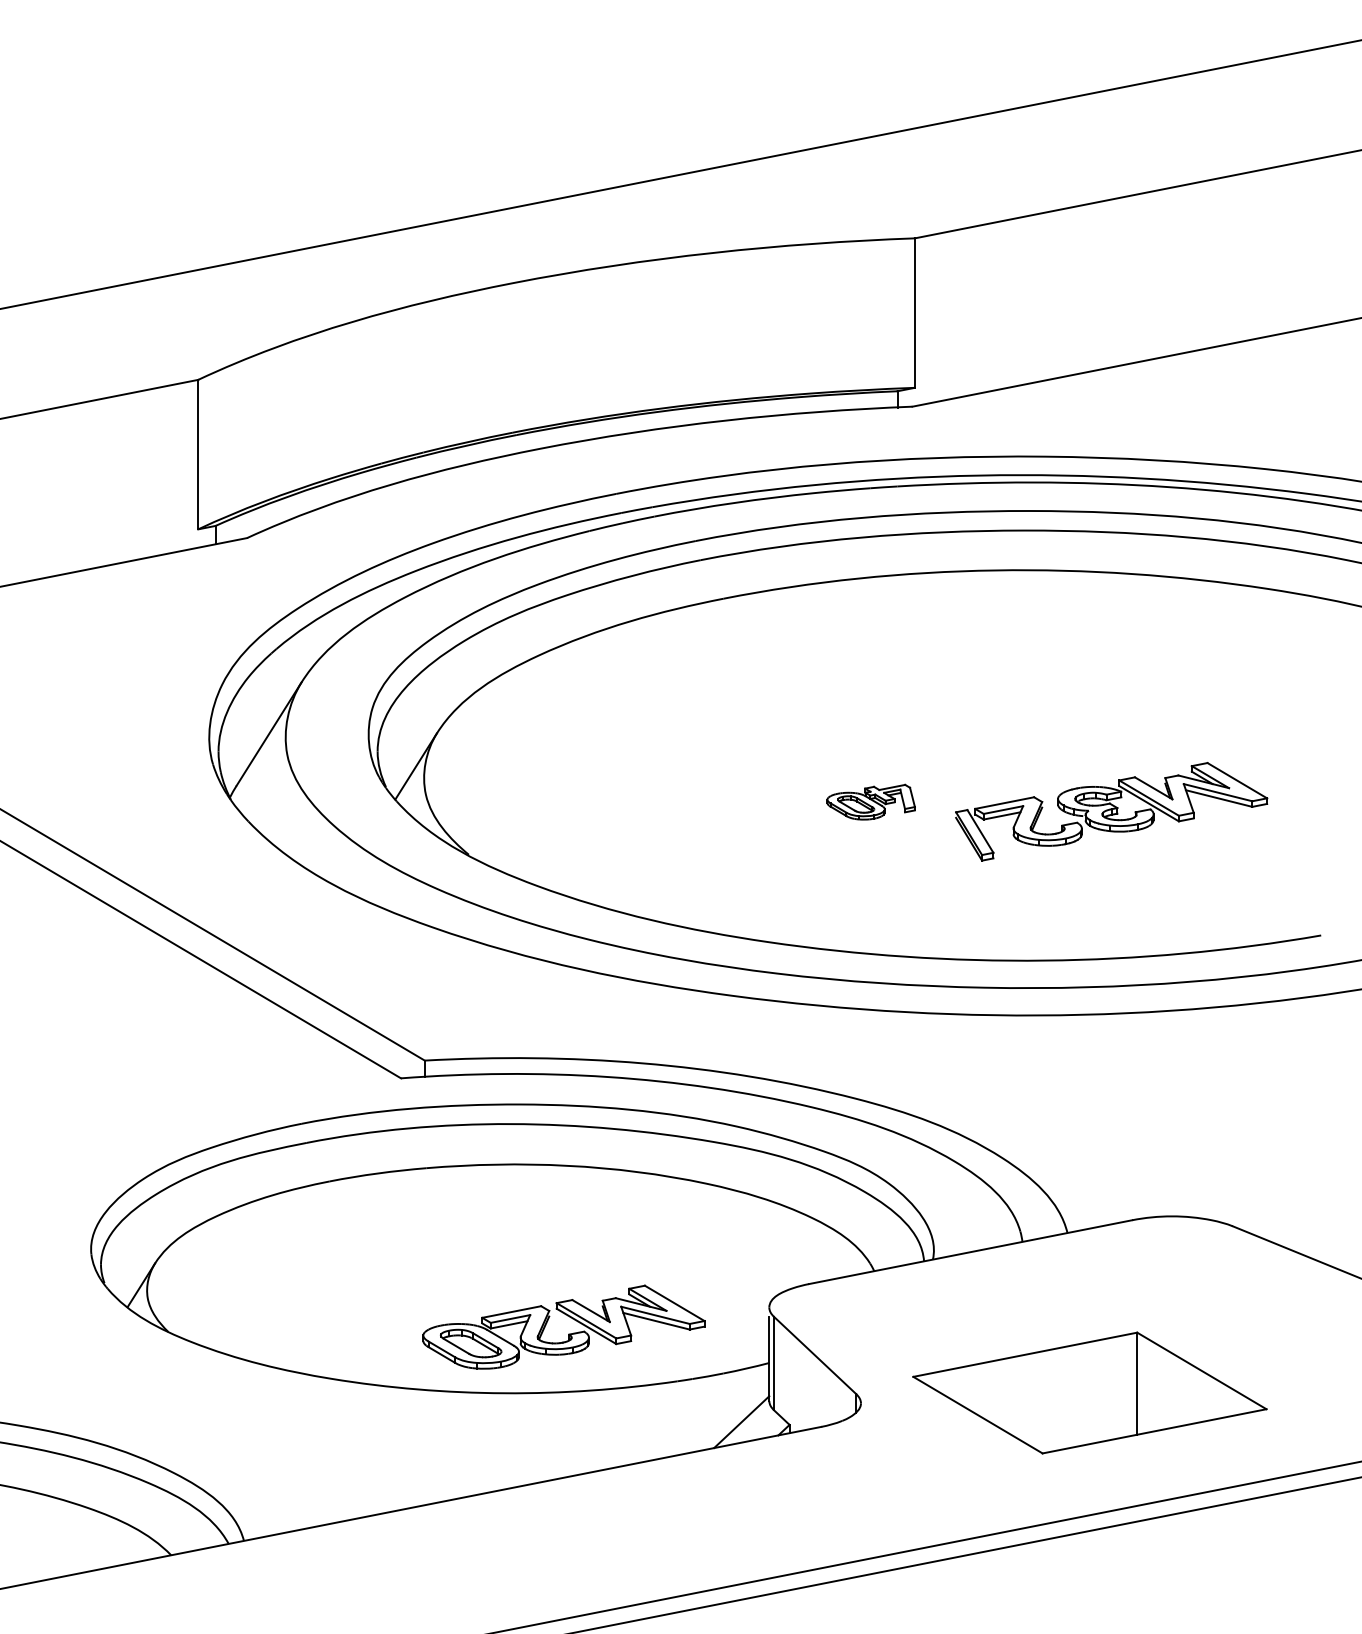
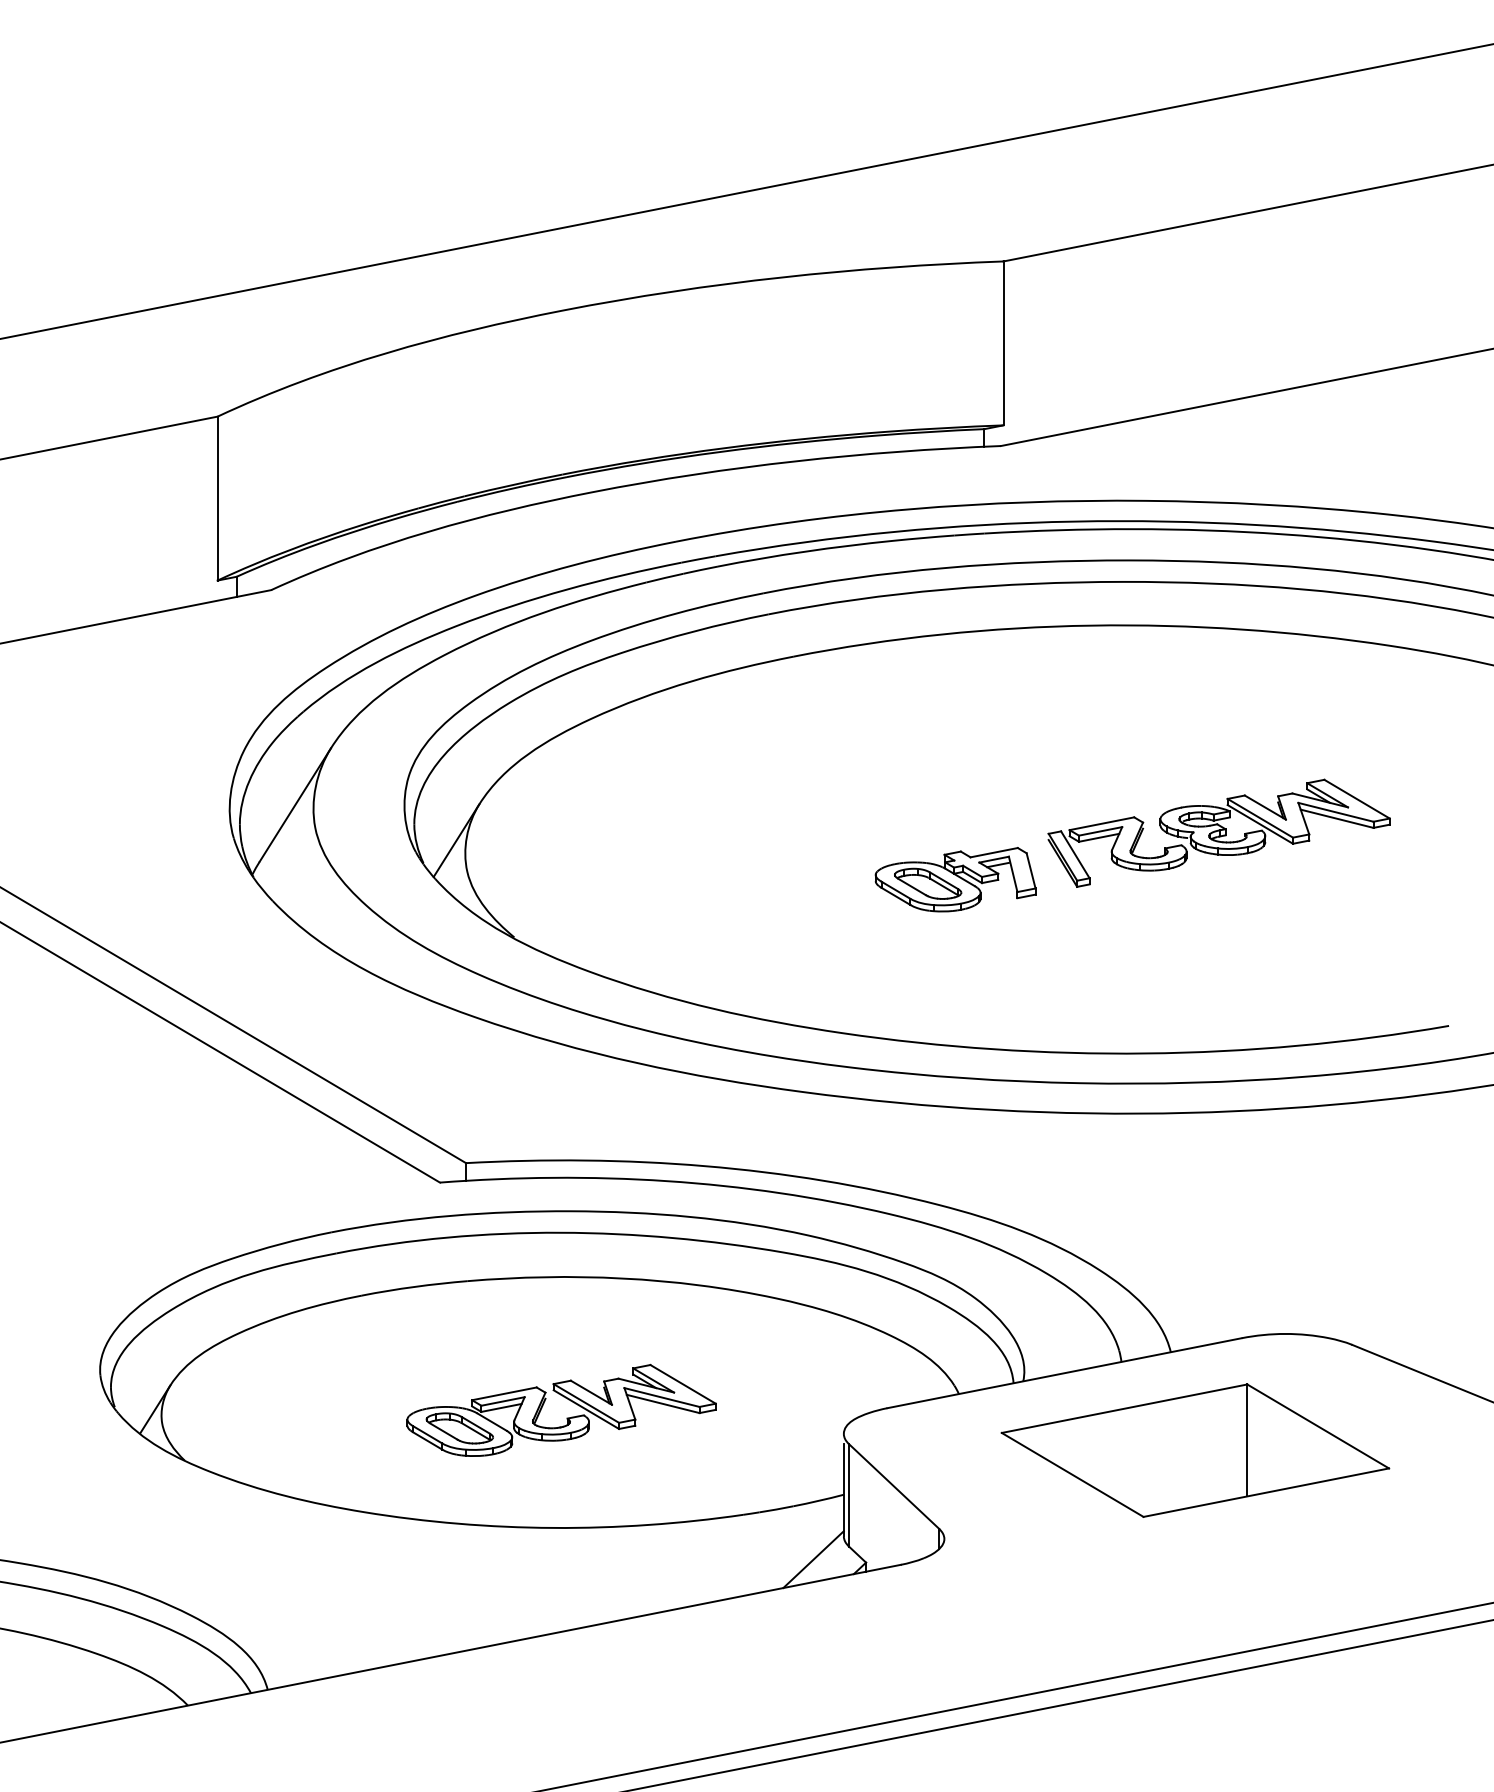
part: (871, 801) -> (955, 879), size x1.67
part: (1110, 811) -> (1218, 832), moved
part: (568, 1333) -> (566, 1417), moved
part: (1089, 1392) -> (1195, 1450), moved

